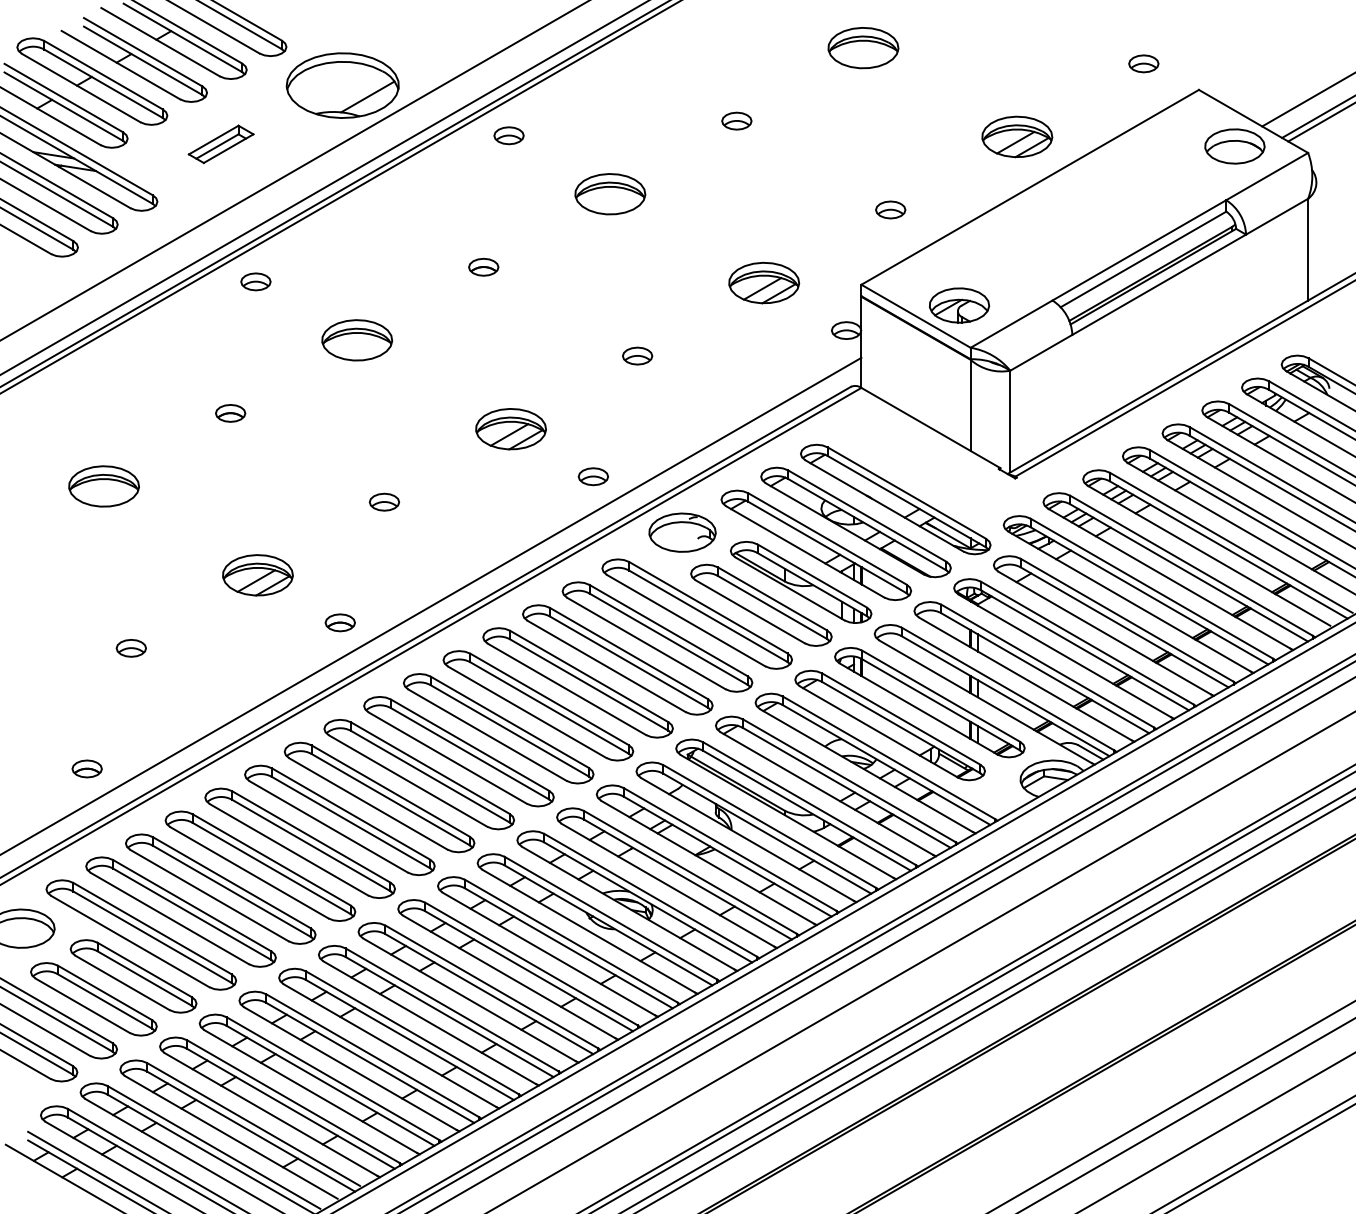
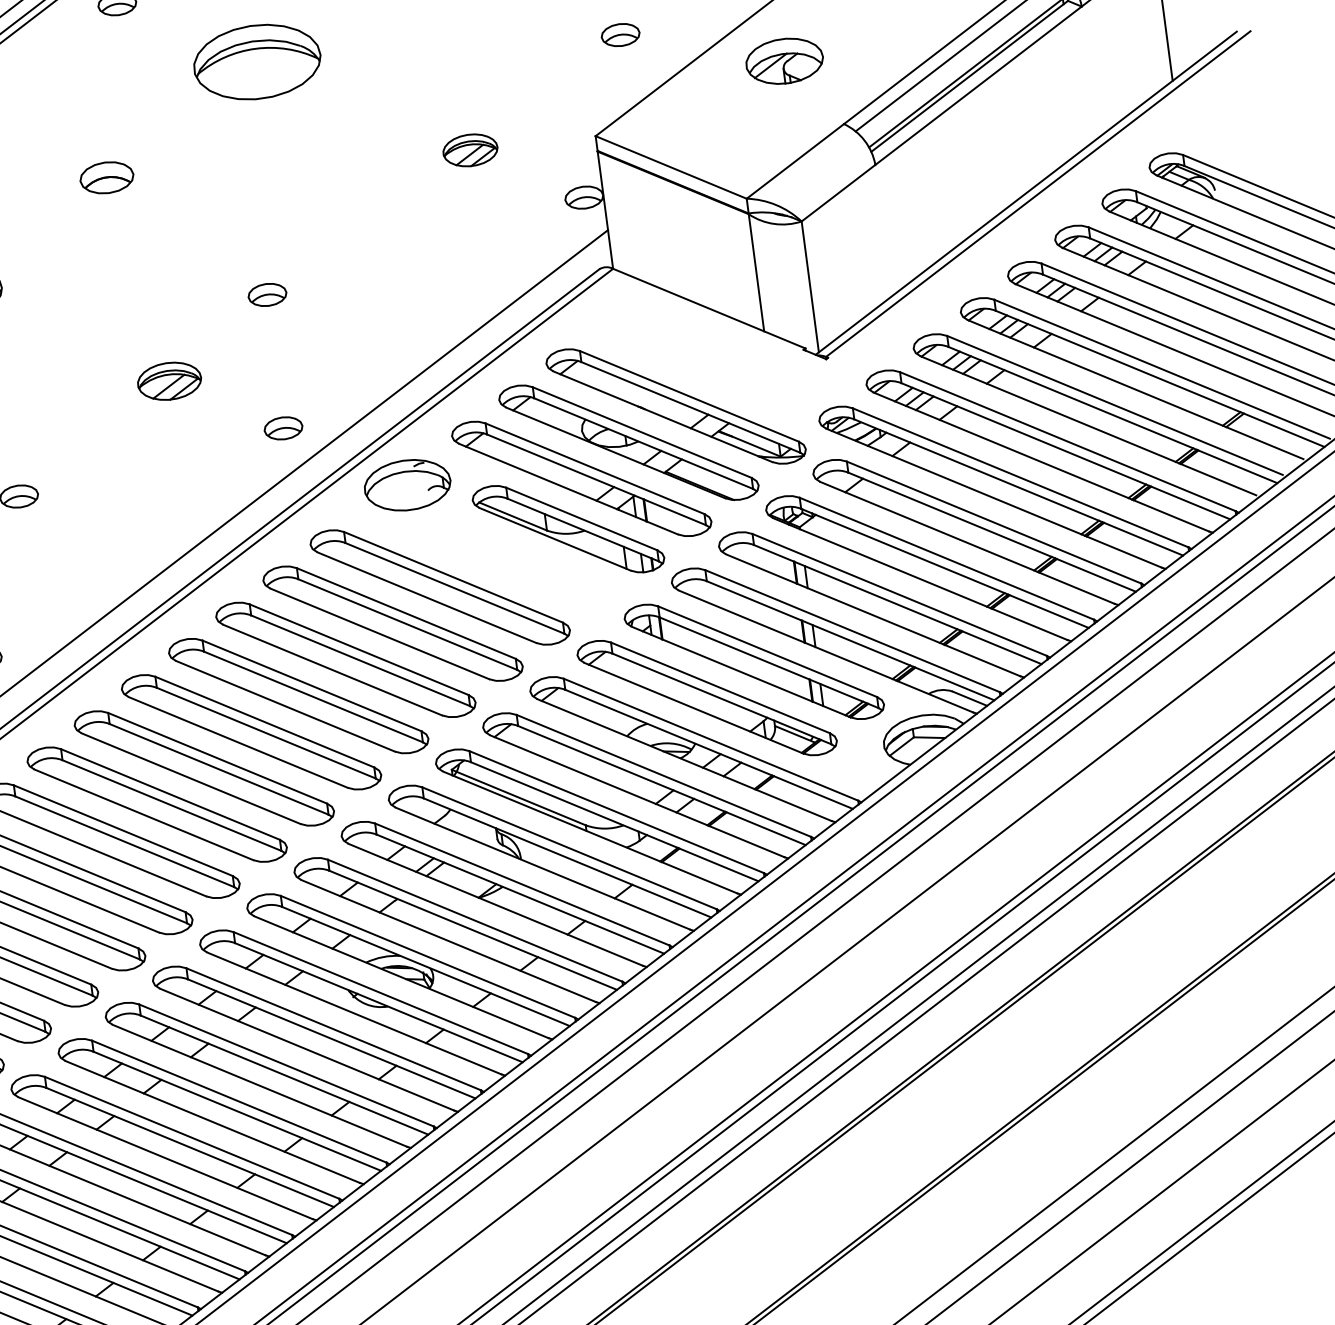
part: (610, 194) -> (257, 62), size x1.4
part: (483, 266) -> (106, 176), size x1.4
part: (764, 282) -> (470, 149), size x0.6
part: (959, 305) -> (784, 61), moved
part: (637, 355) -> (267, 294), moved
part: (510, 429) -> (168, 381), size x0.7
part: (761, 604) -> (521, 564), removed

